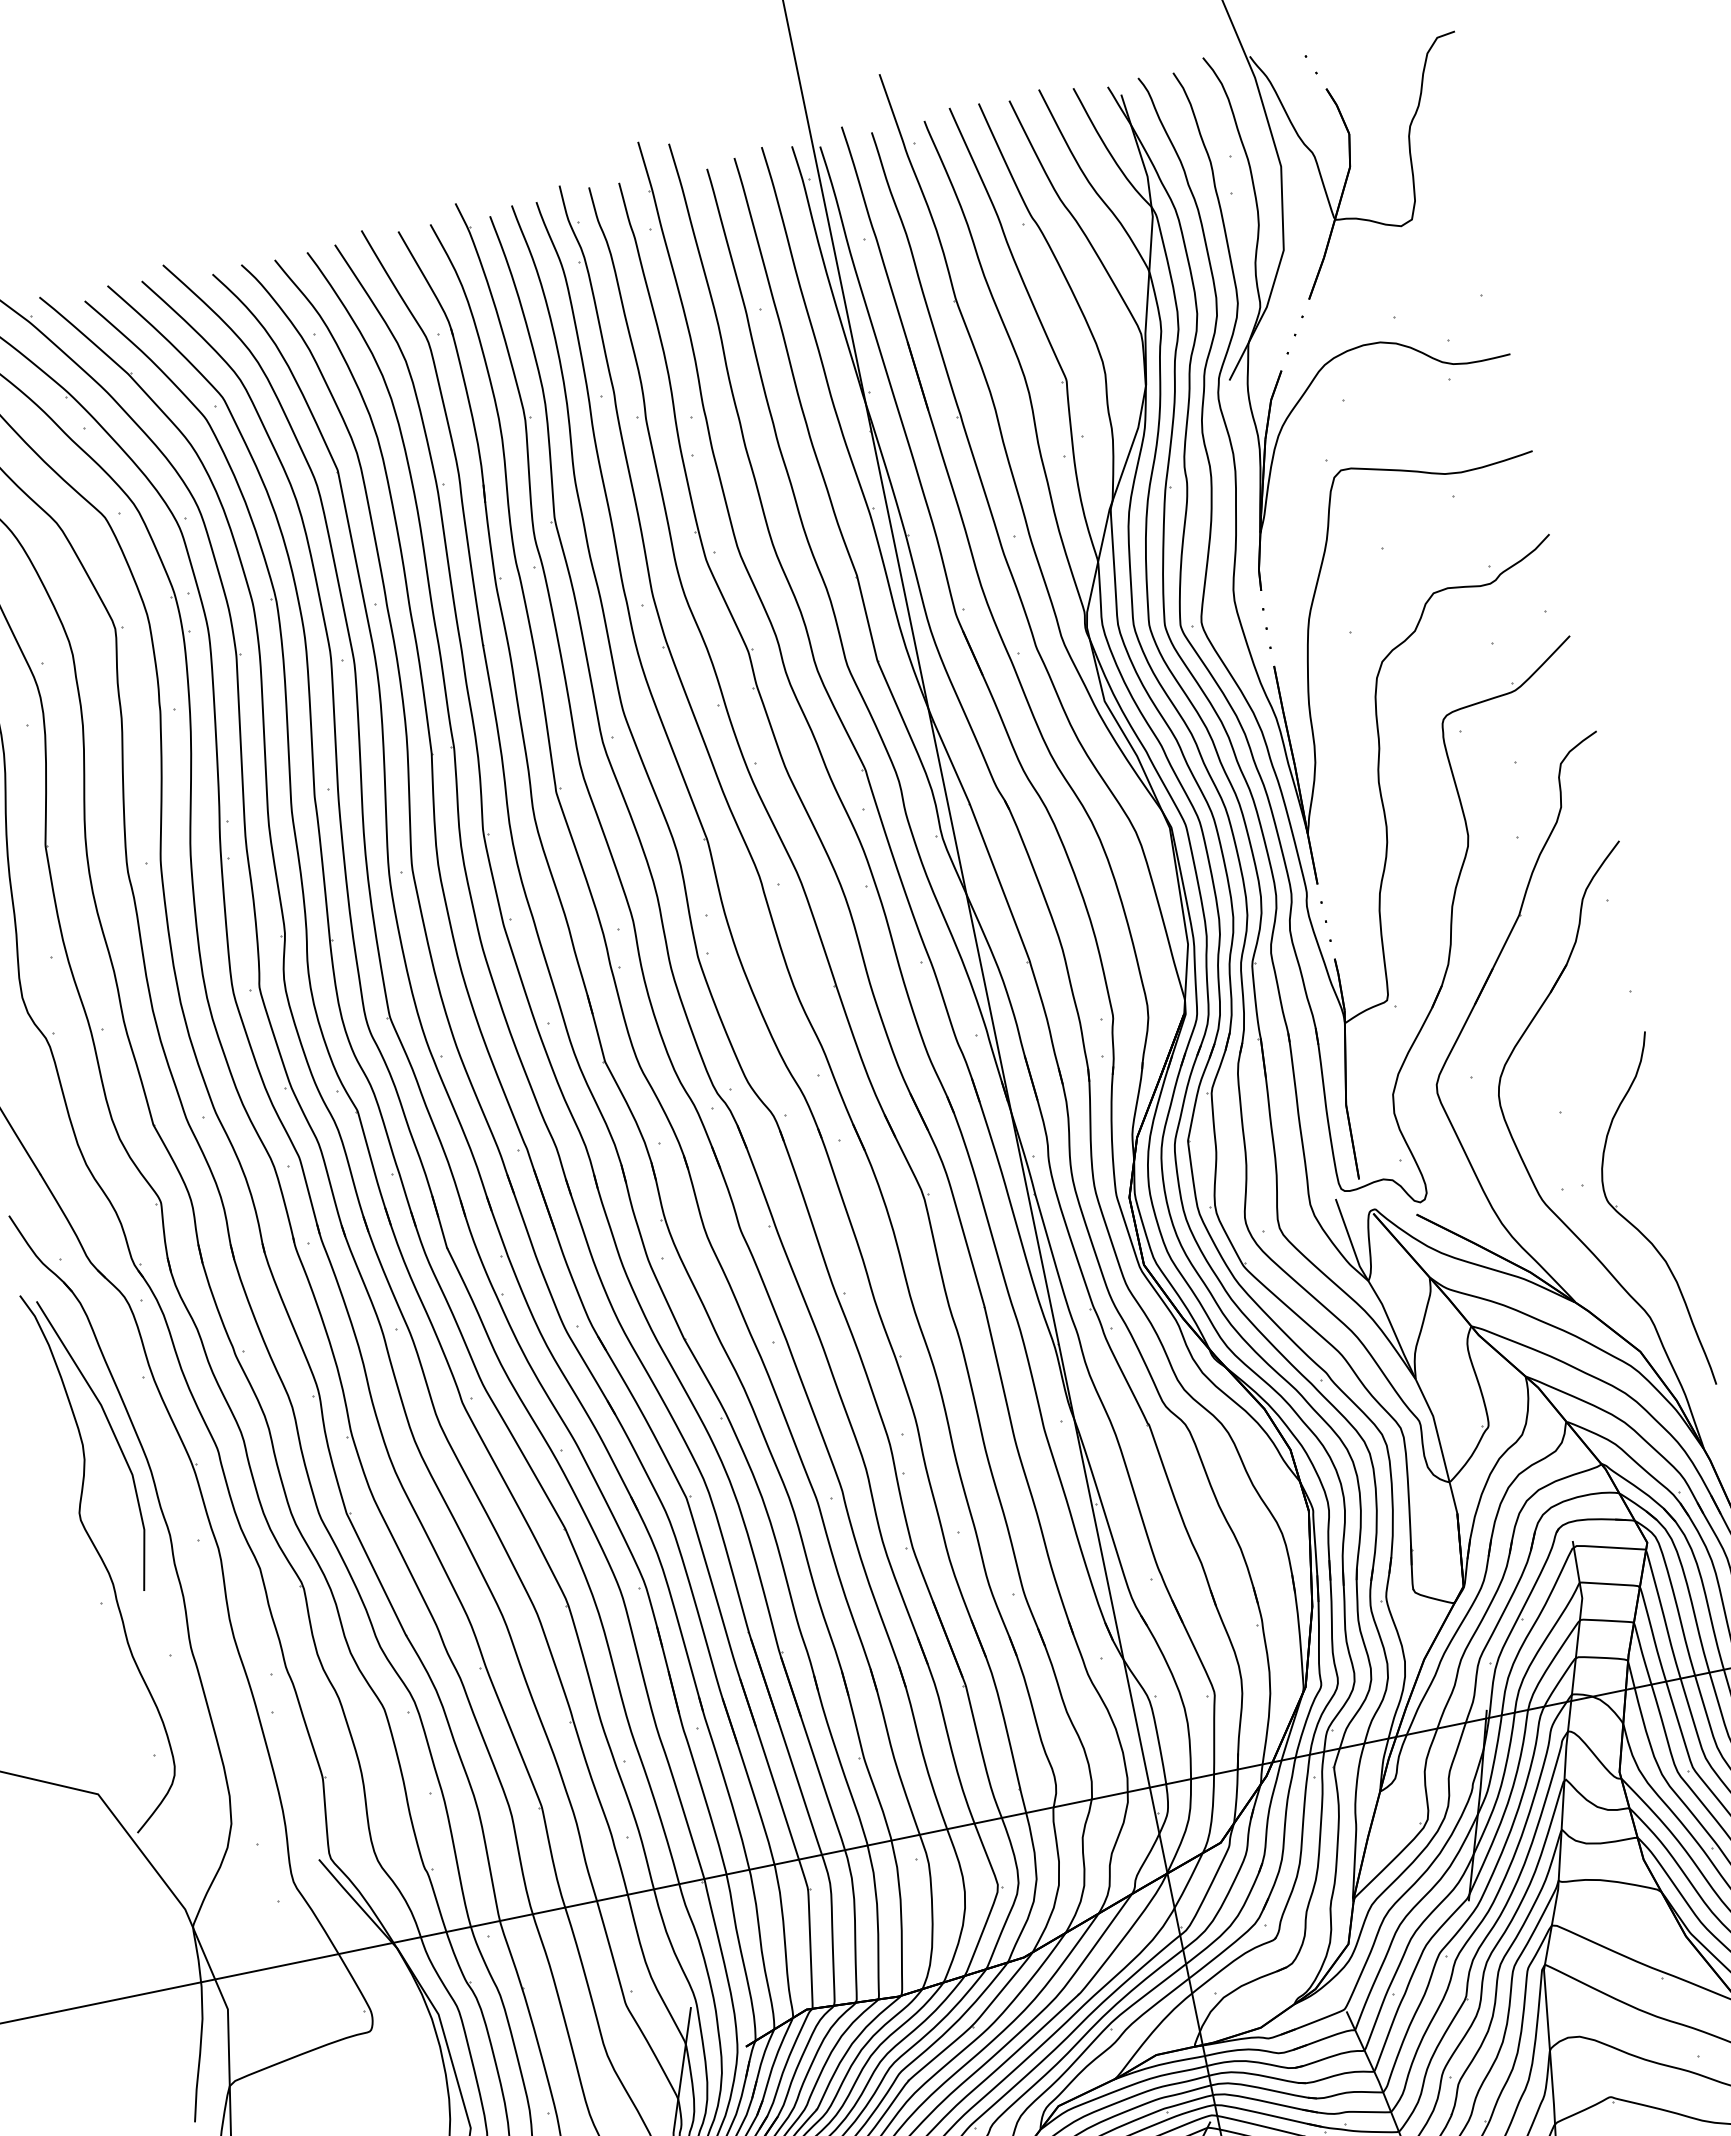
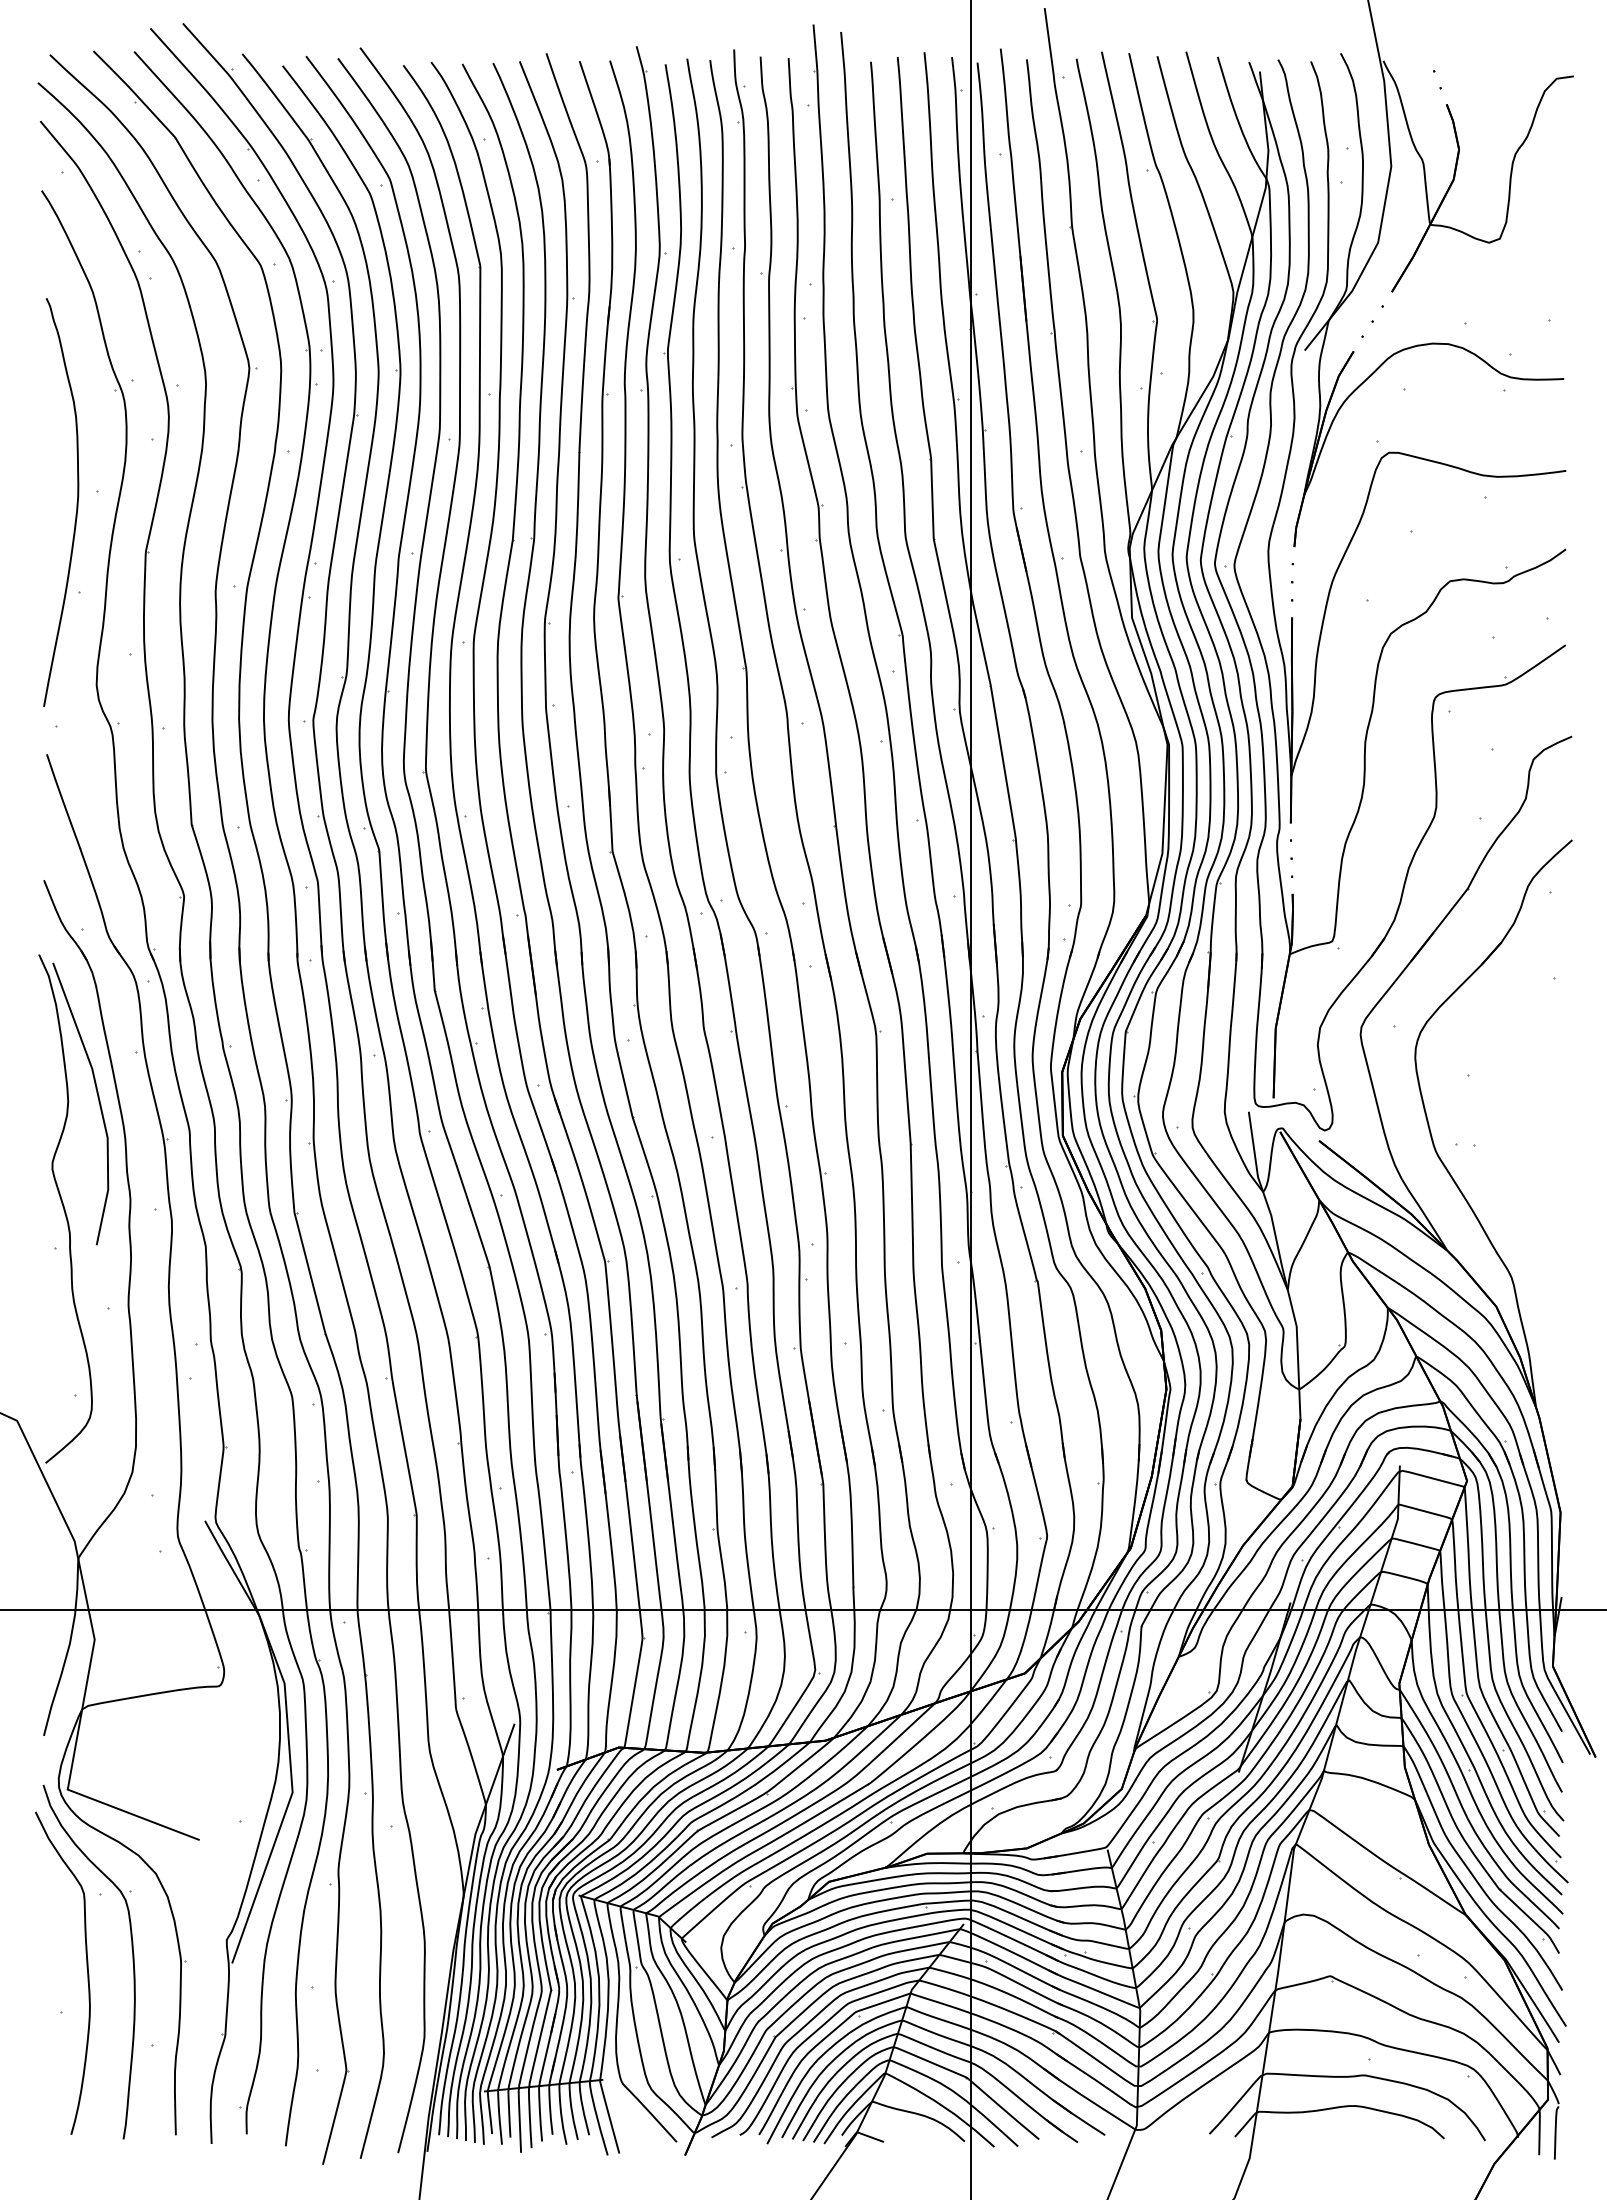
part: (1637, 1227) -> (1516, 1193), removed

